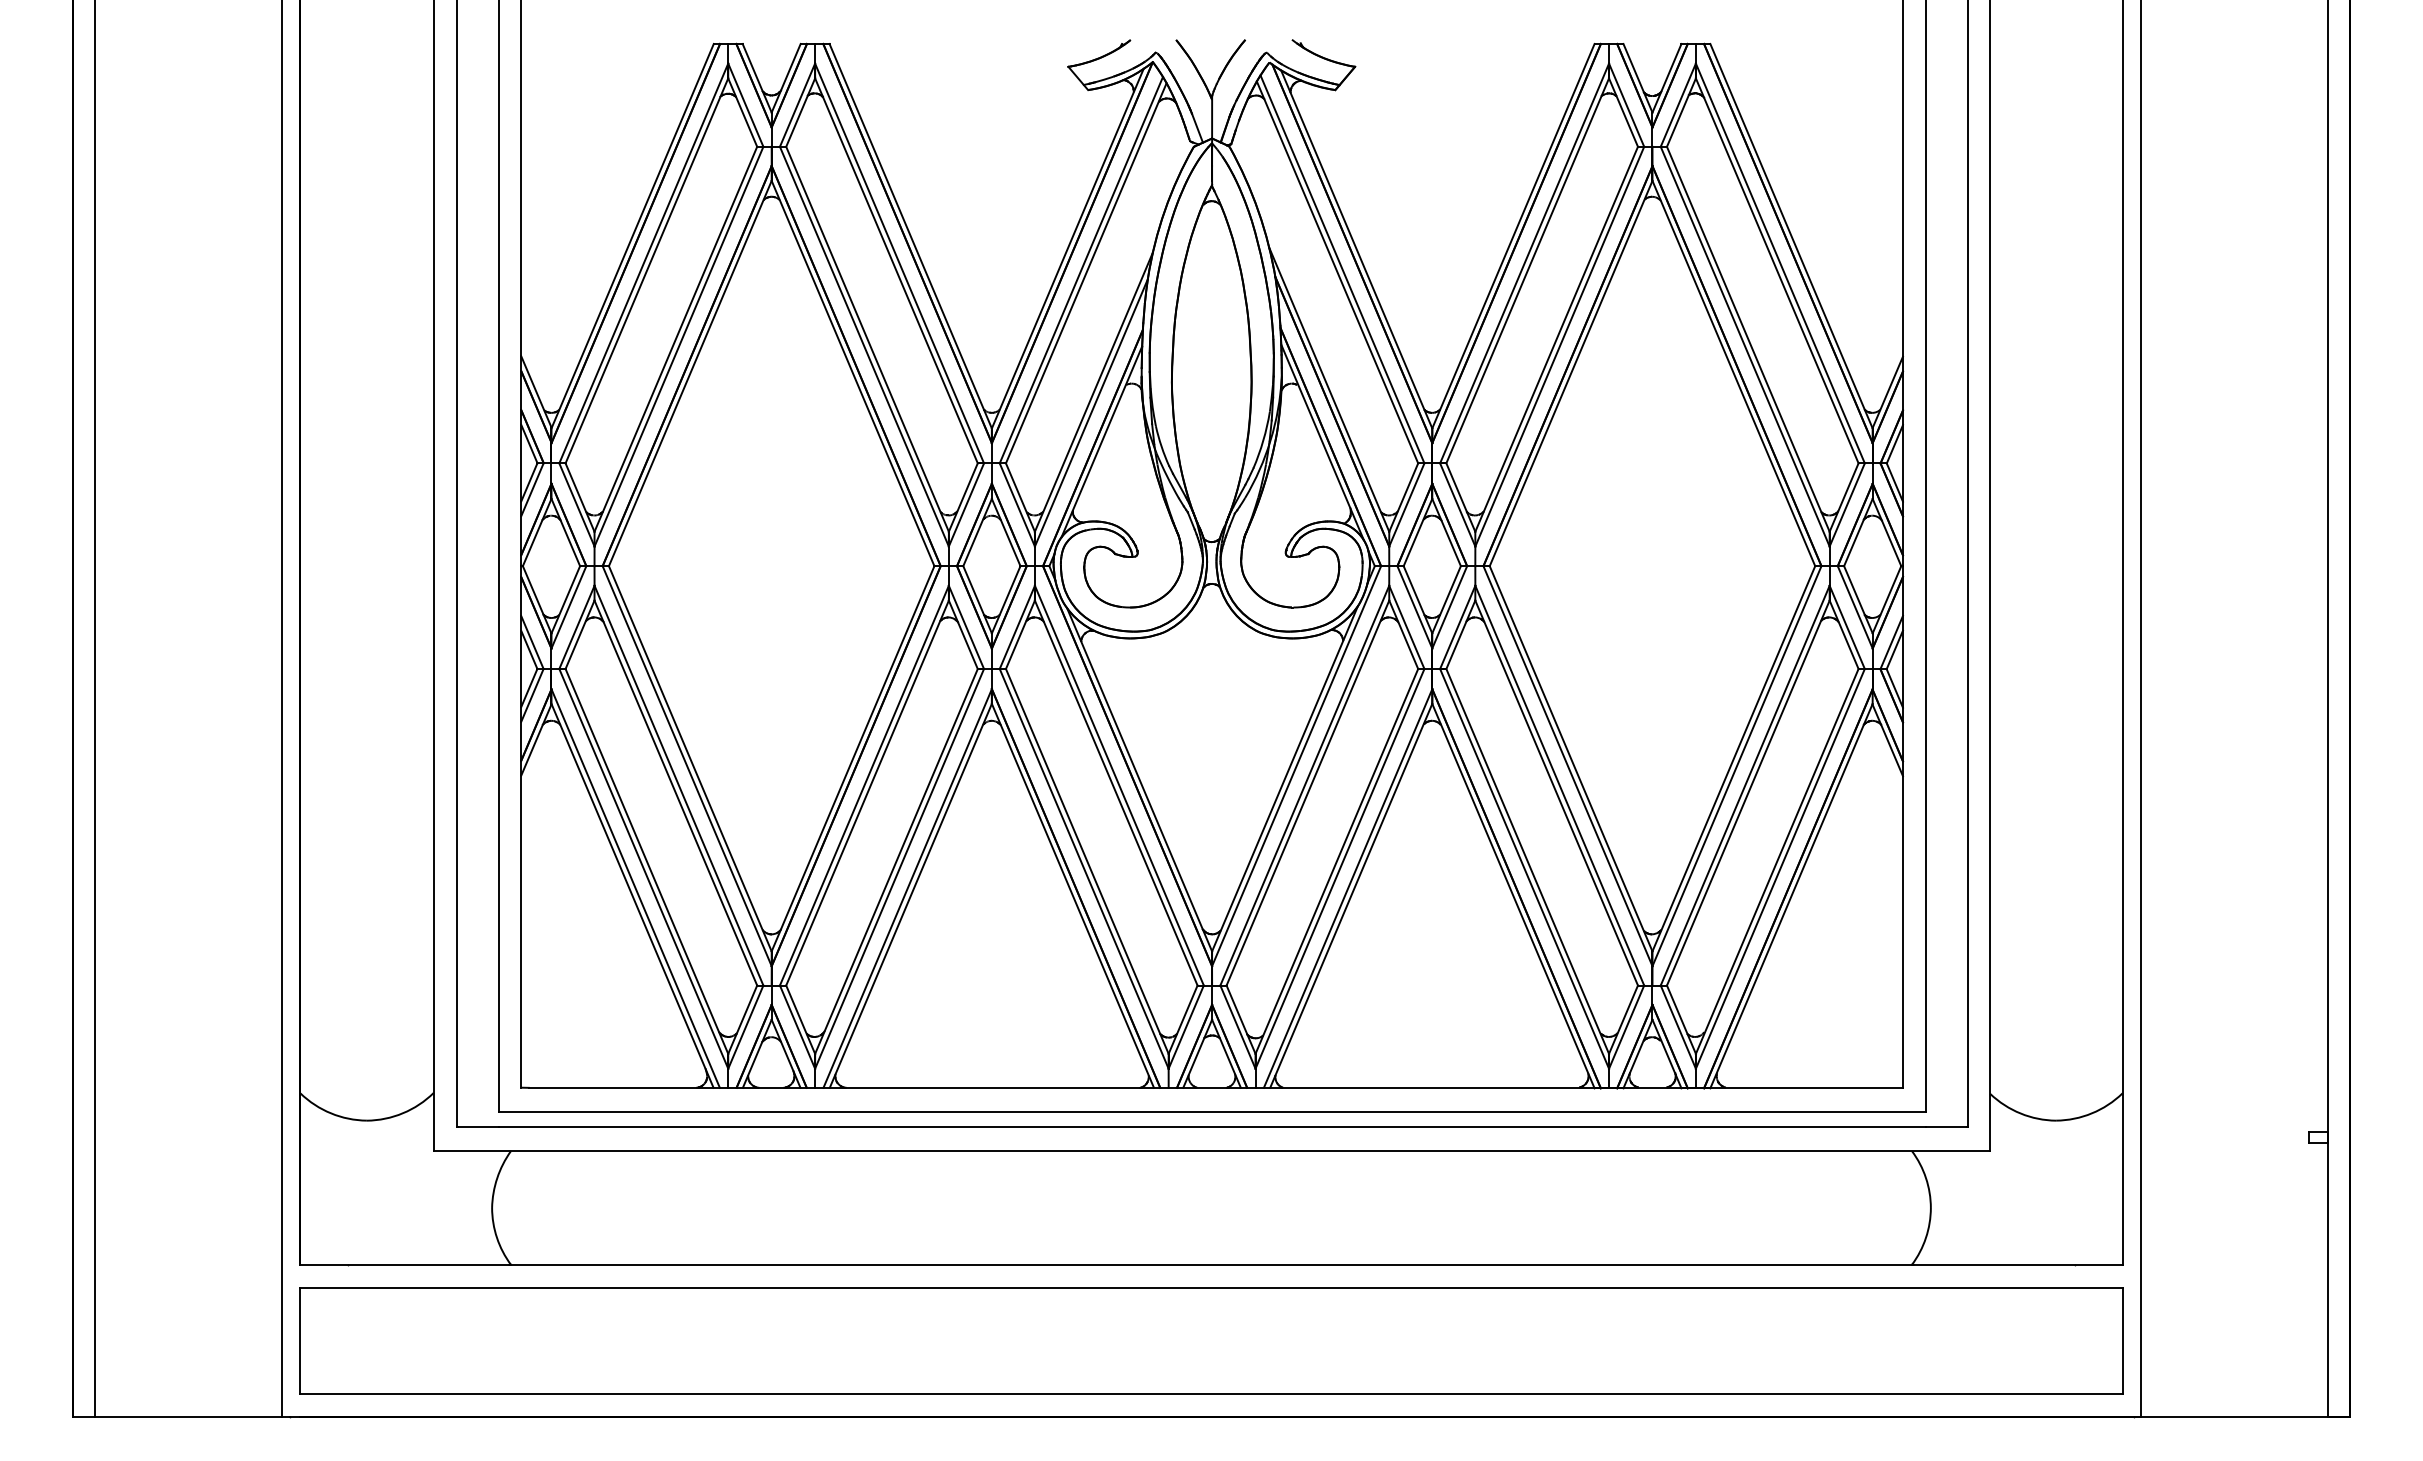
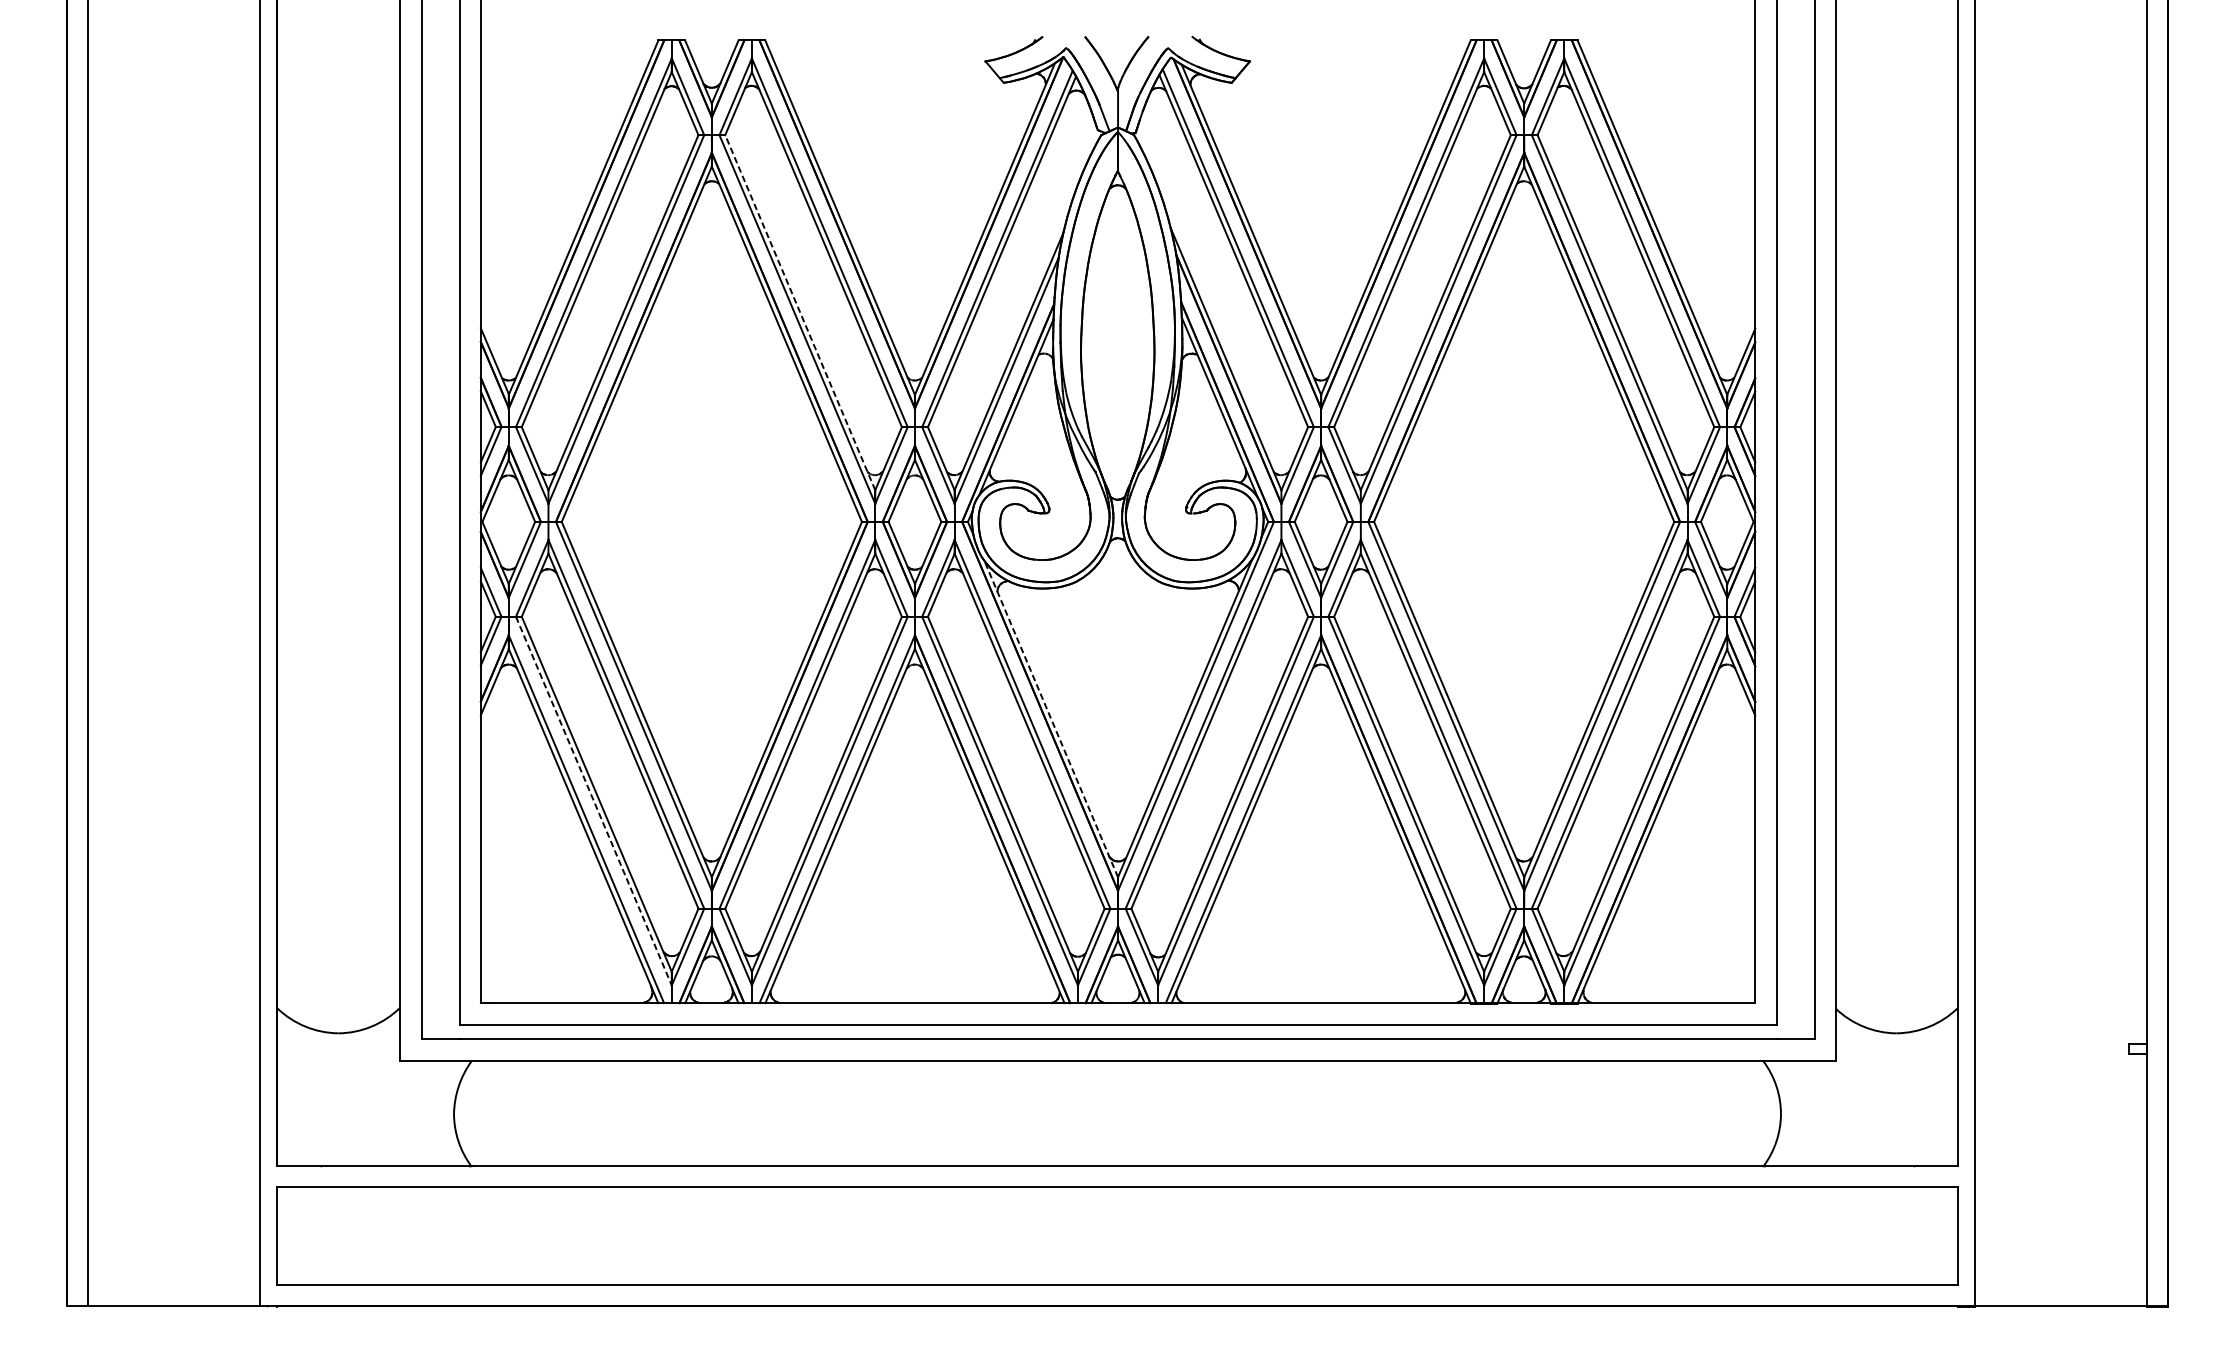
line: (867, 339) -> (800, 312), solid -> dashed
line: (1139, 779) -> (1051, 718), solid -> dashed
line: (643, 868) -> (593, 800), solid -> dashed

